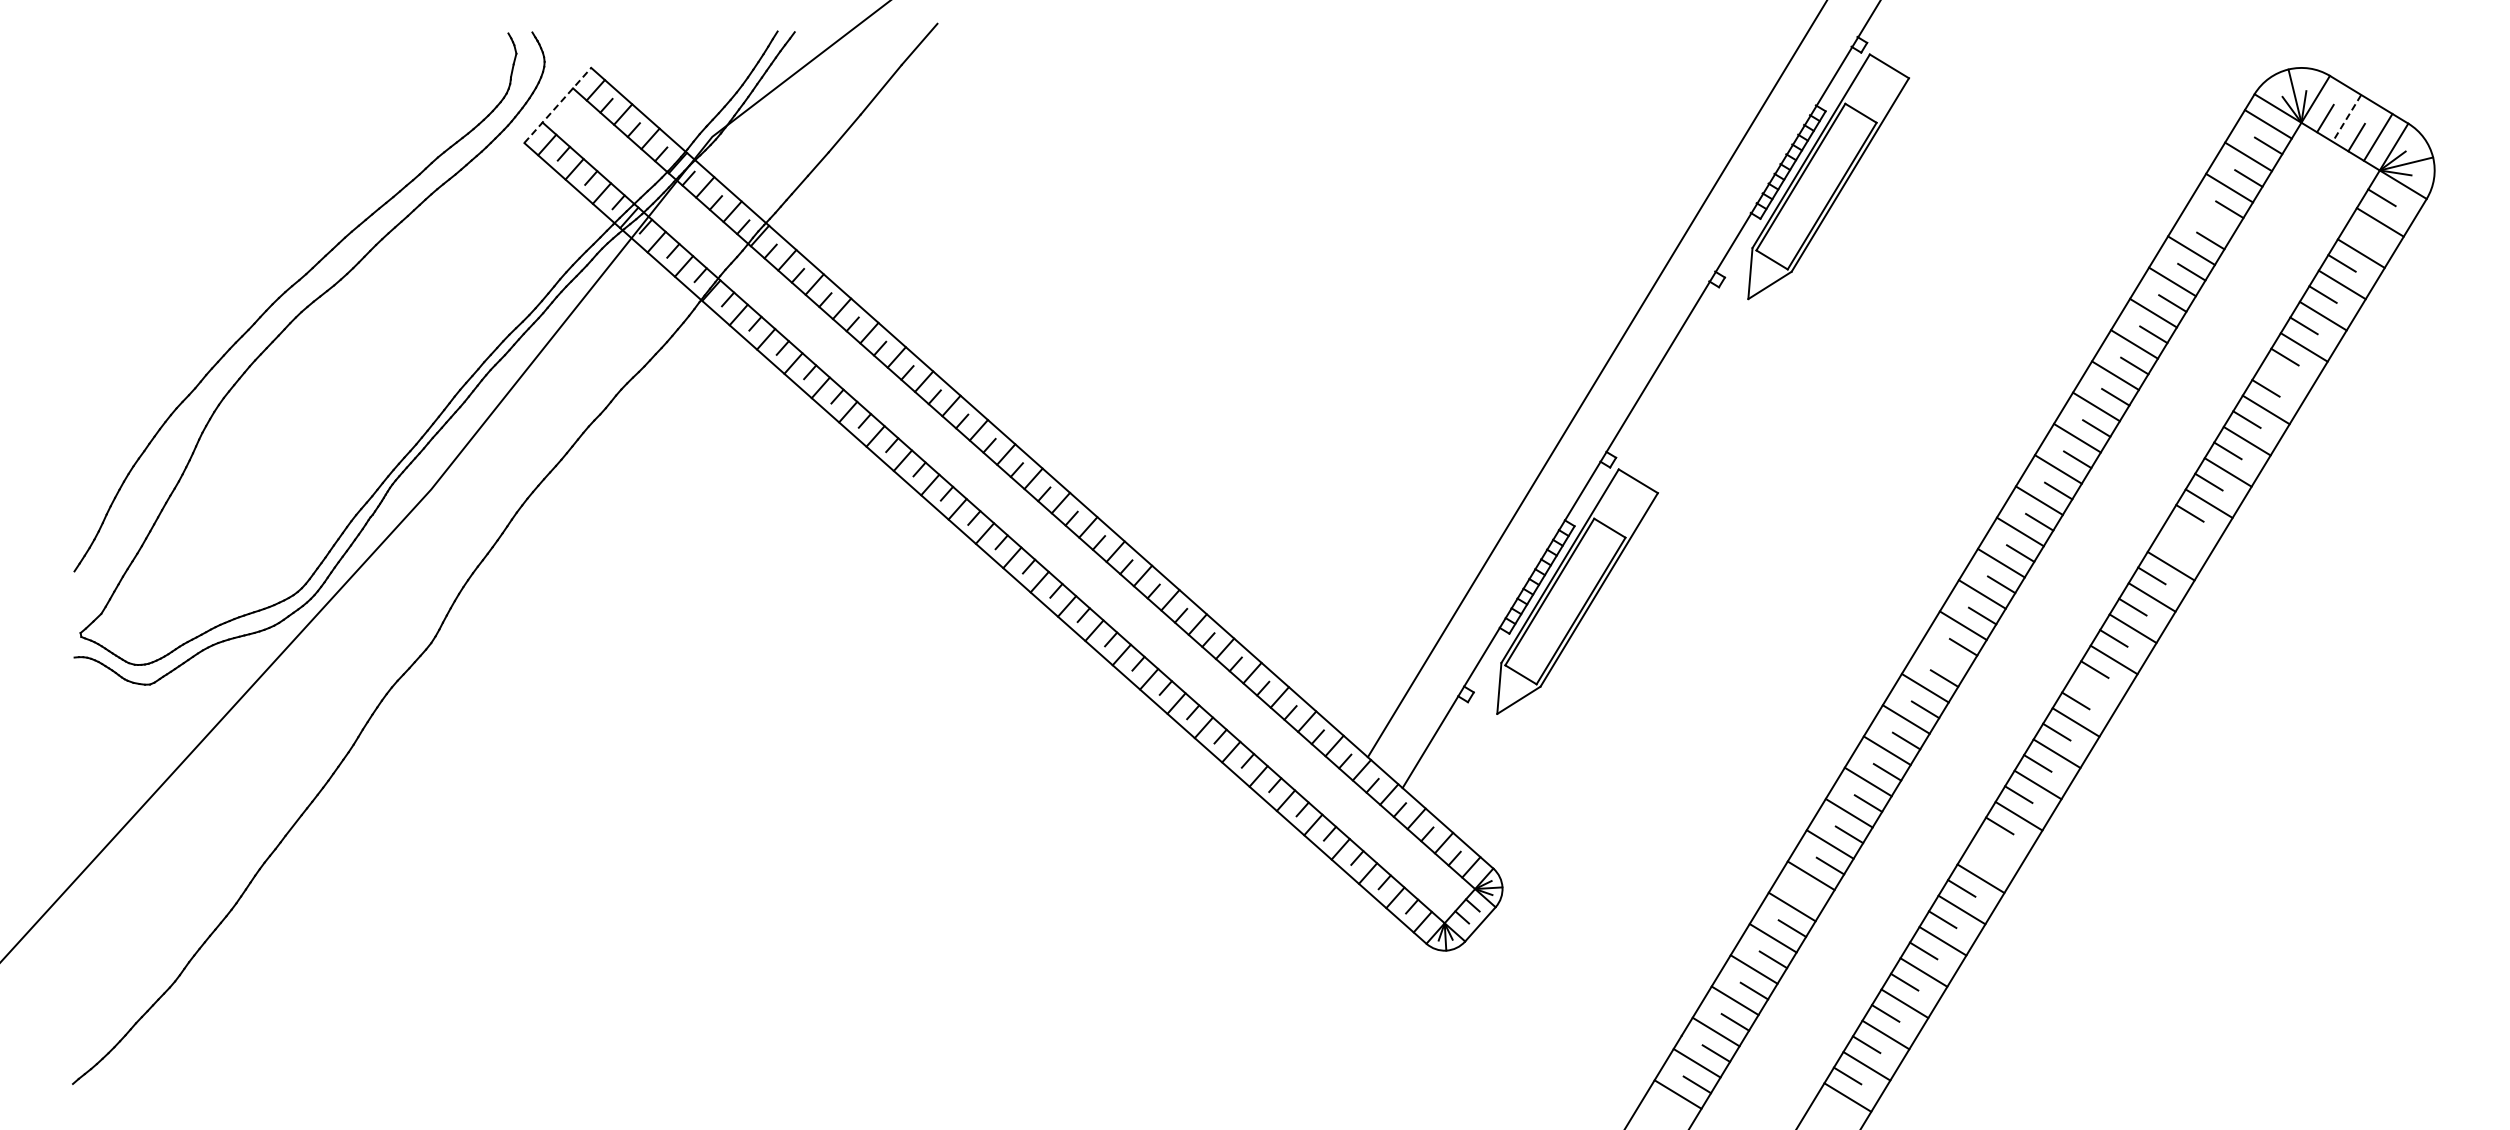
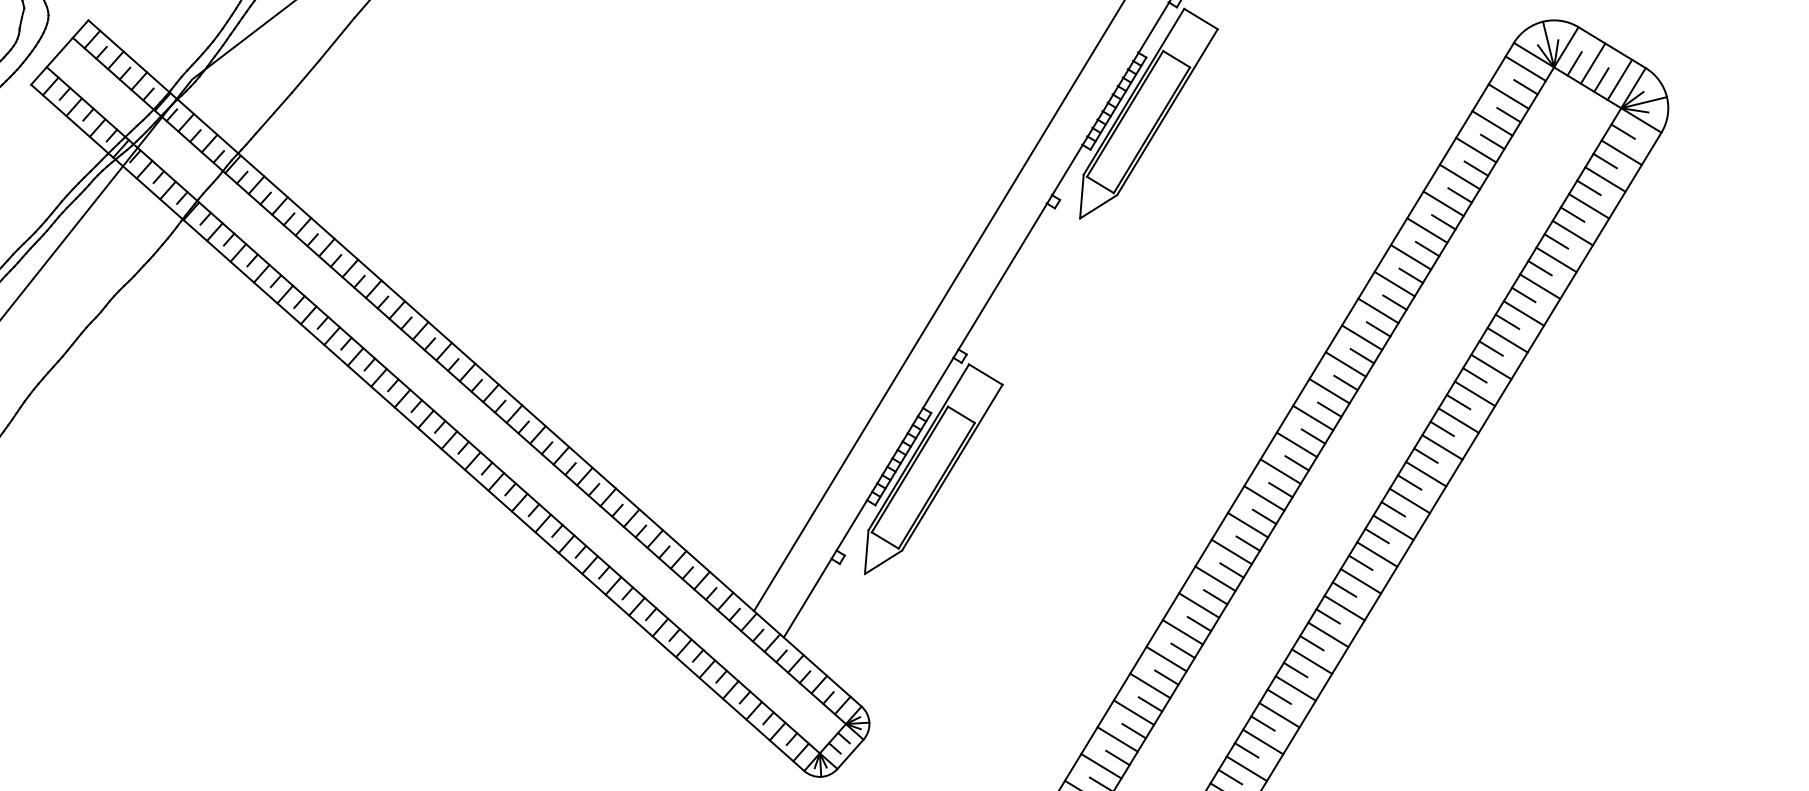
line: (558, 105) -> (60, 52), dashed -> solid
line: (2346, 118) -> (1592, 63), dashed -> solid
line: (2210, 219) -> (1476, 150), added
line: (2360, 231) -> (1604, 160), added
line: (2284, 378) -> (1539, 286), added
line: (2189, 534) -> (1458, 420), added
line: (2170, 544) -> (1441, 428), added
line: (1943, 656) -> (1247, 524), added
line: (2094, 690) -> (1376, 553), added
line: (1999, 847) -> (1295, 688), added
line: (1980, 856) -> (1279, 696), added
line: (1811, 897) -> (1134, 731), added

